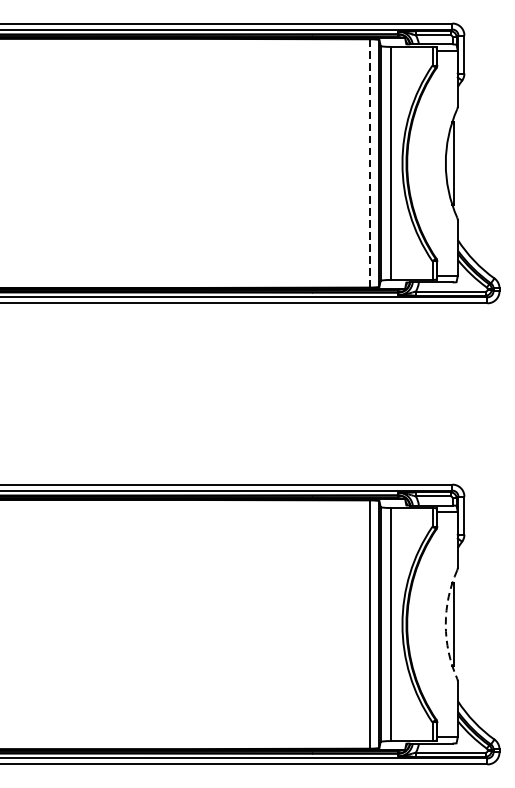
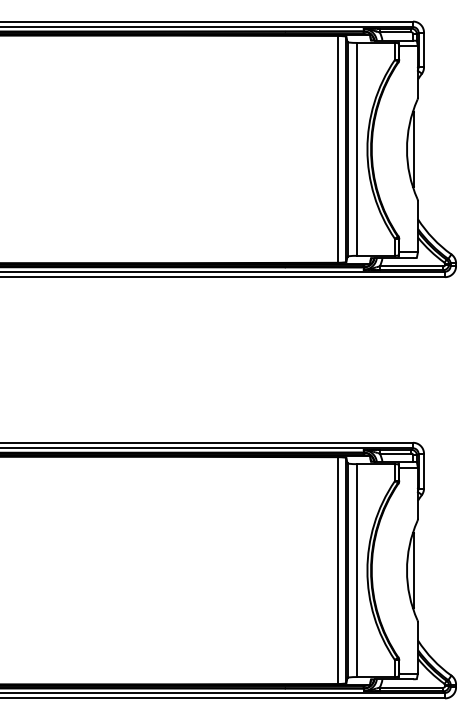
line: (369, 163) -> (337, 149), dashed -> solid
arc: (445, 624) -> (406, 570), dashed -> solid

